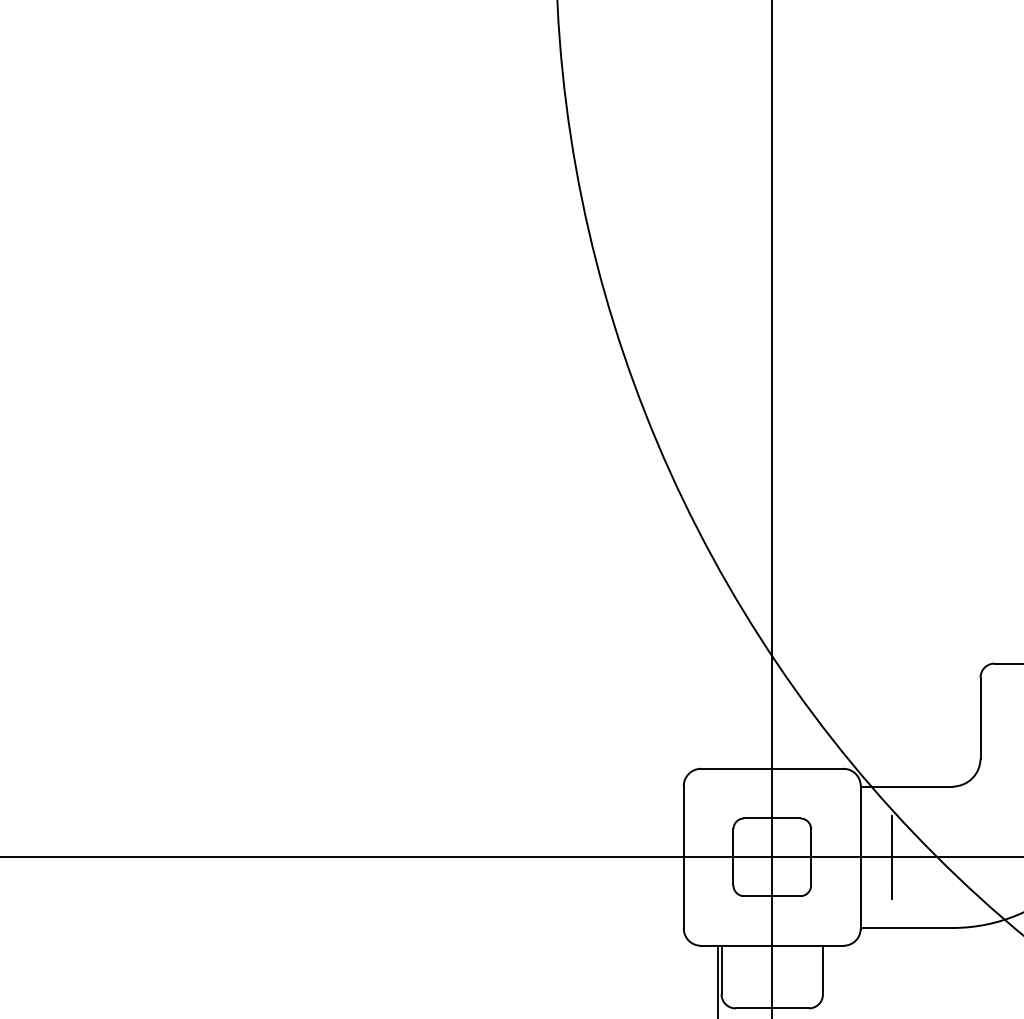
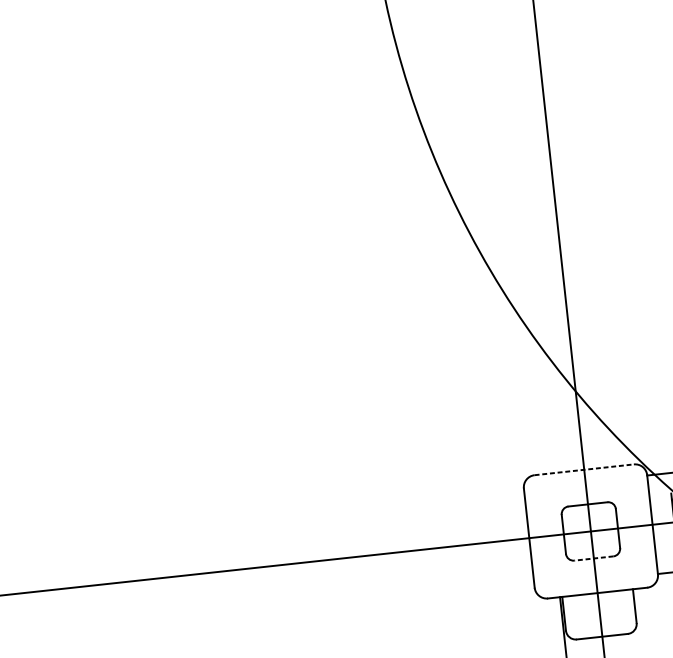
line: (772, 768) -> (584, 469), solid -> dashed
line: (771, 896) -> (593, 558), solid -> dashed

